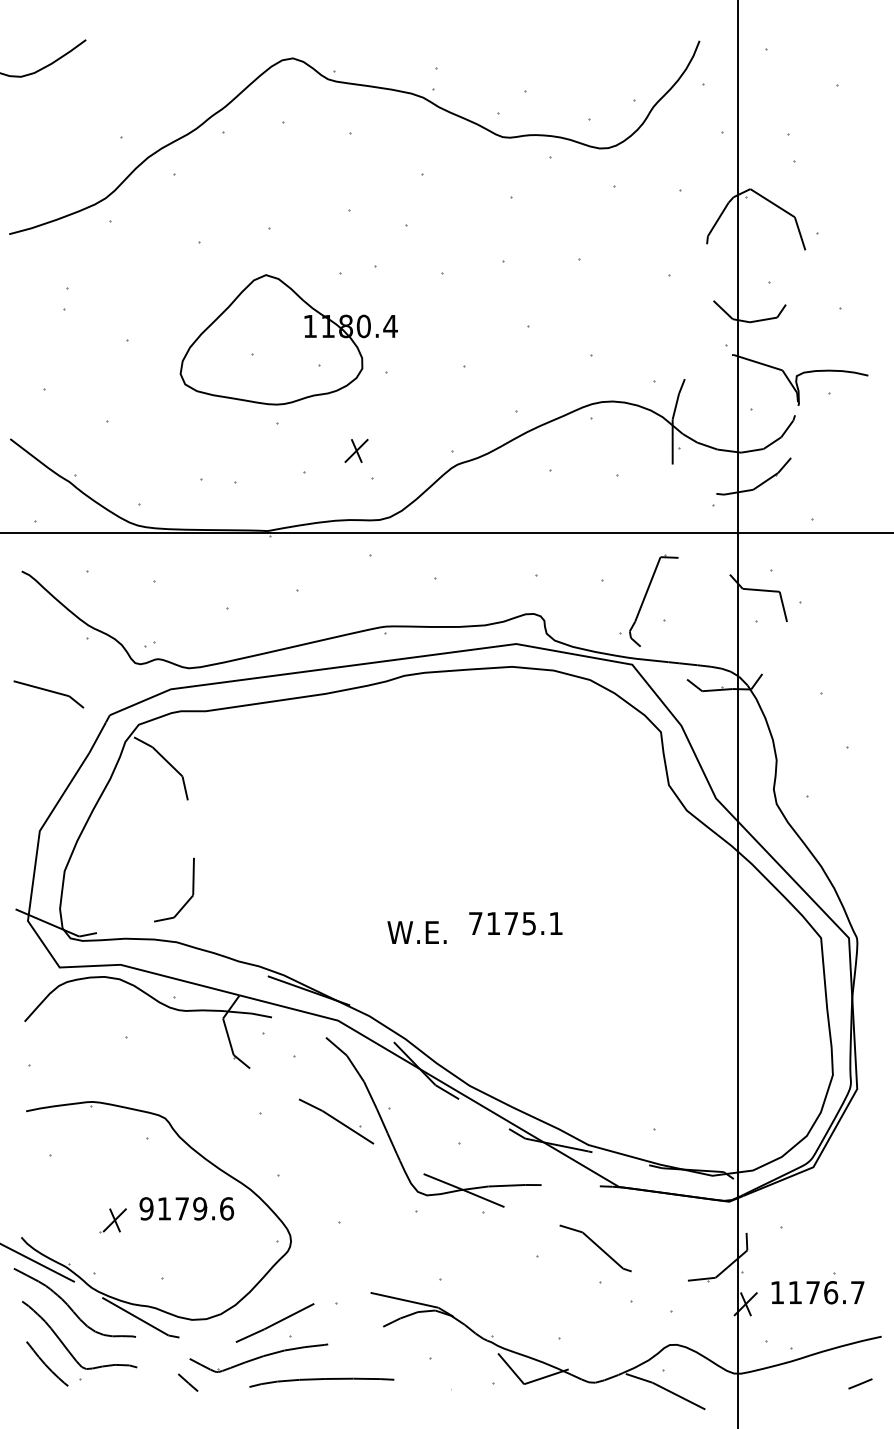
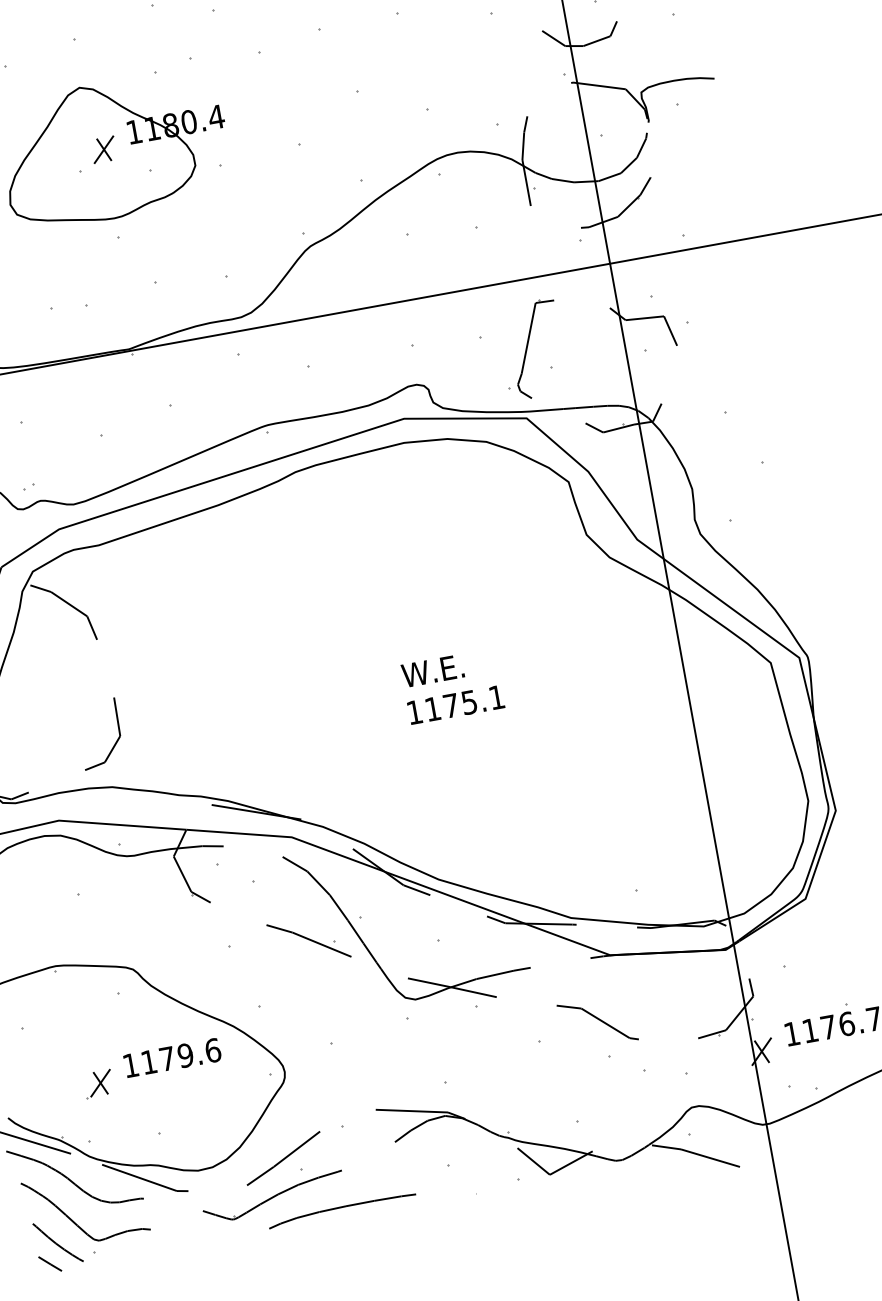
part: (356, 450) -> (103, 149), moved
text: (475, 923) -> (414, 712), 7175.1 -> 1175.1
text: (416, 932) -> (432, 671), moved
text: (146, 1208) -> (130, 1065), 9179.6 -> 1179.6
line: (188, 1382) -> (50, 1263), moved

